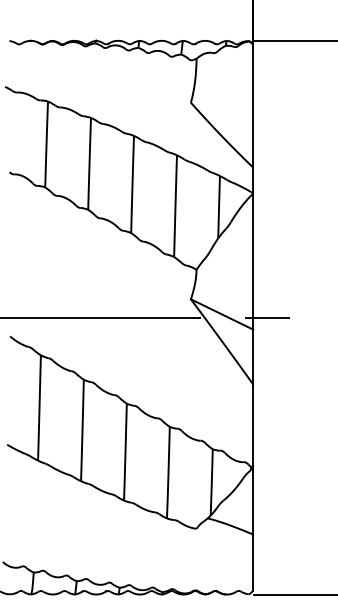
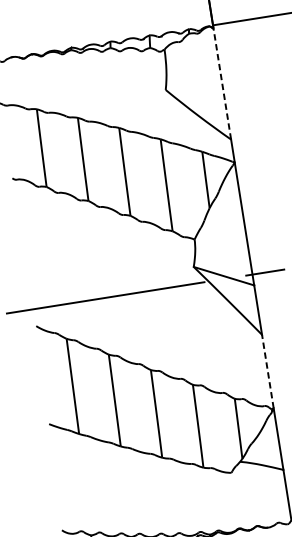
line: (253, 105) -> (222, 83), solid -> dashed
line: (253, 425) -> (268, 371), solid -> dashed

